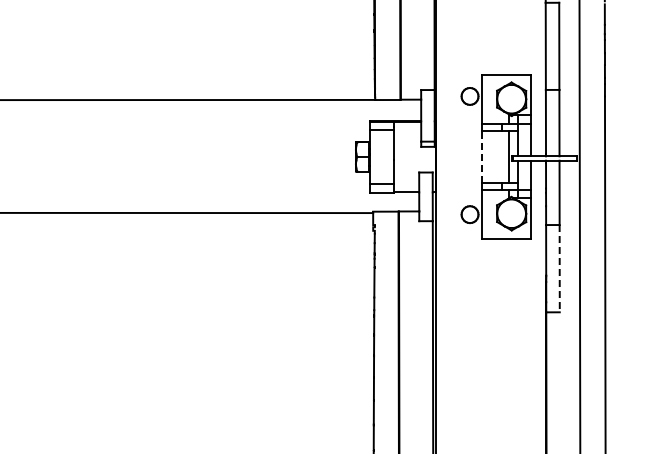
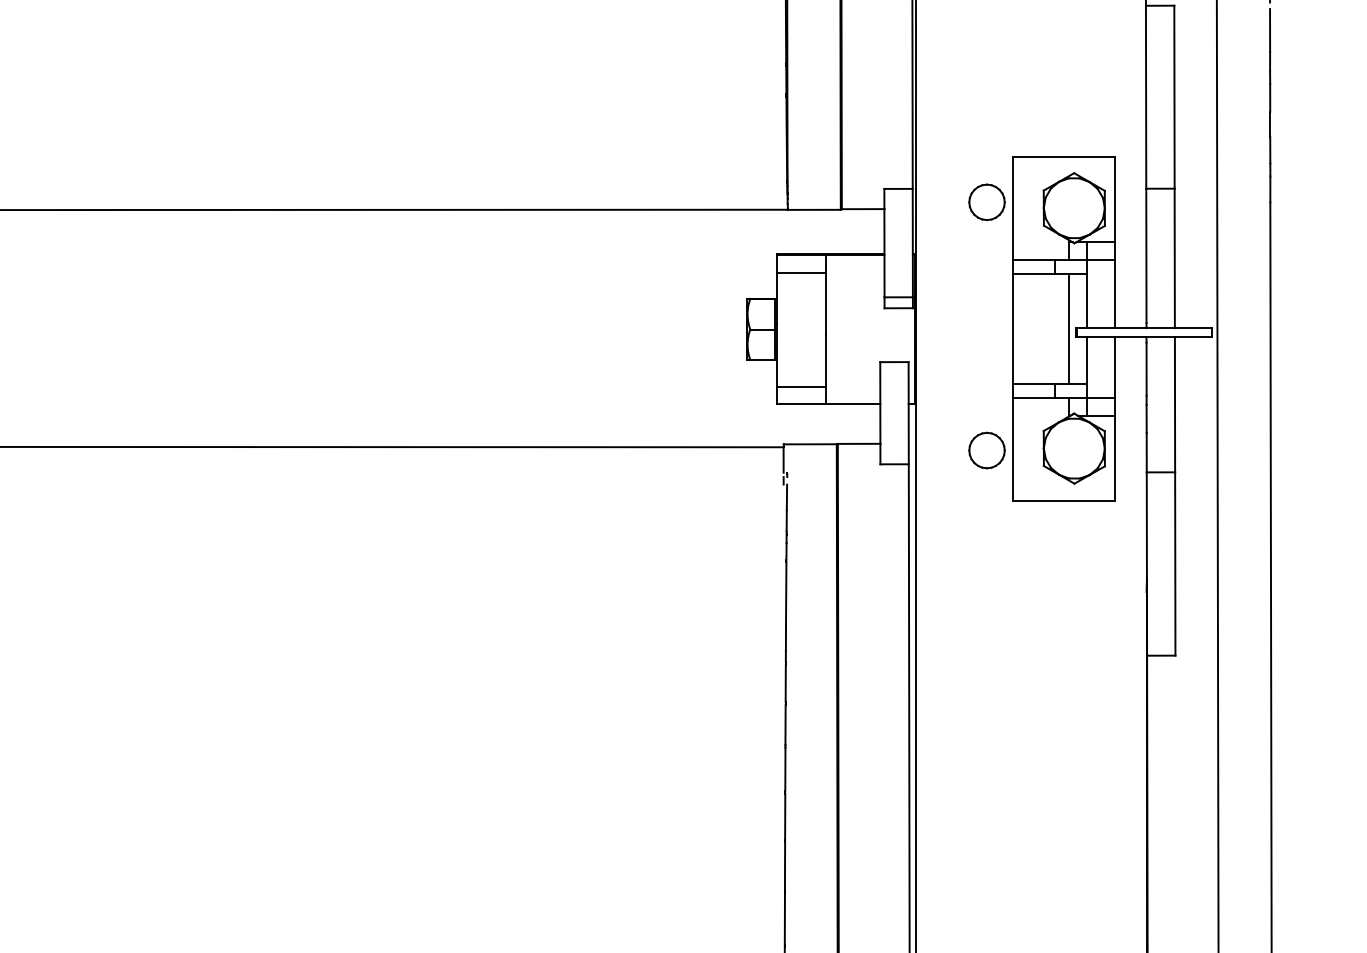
line: (482, 156) -> (1013, 328), dashed -> solid
line: (559, 268) -> (1174, 563), dashed -> solid

